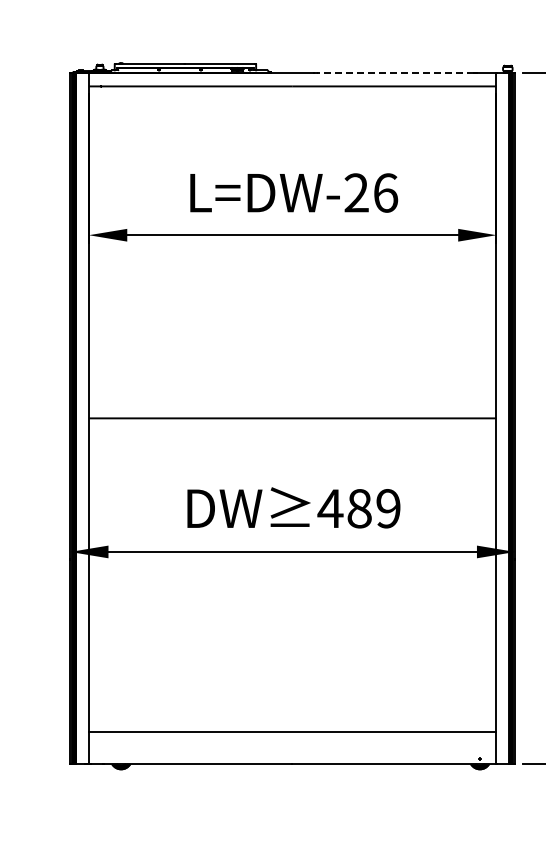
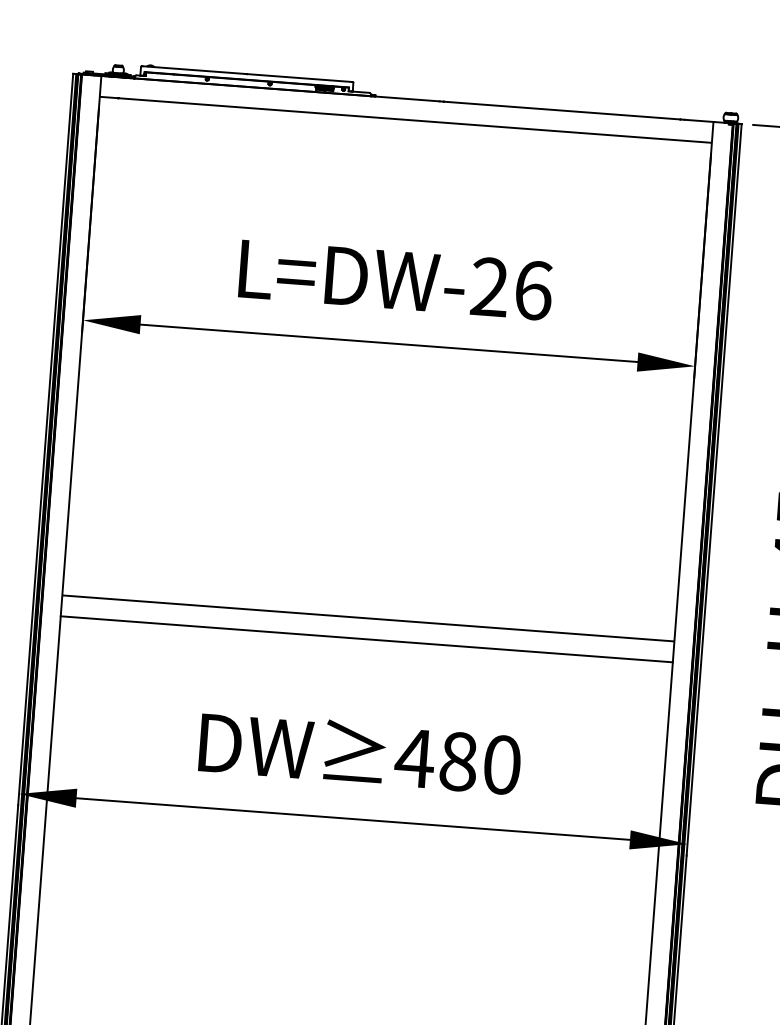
line: (395, 72) -> (561, 110), dashed -> solid
line: (292, 432) -> (366, 639), added
text: (388, 508) -> (502, 764), 489 -> 480

